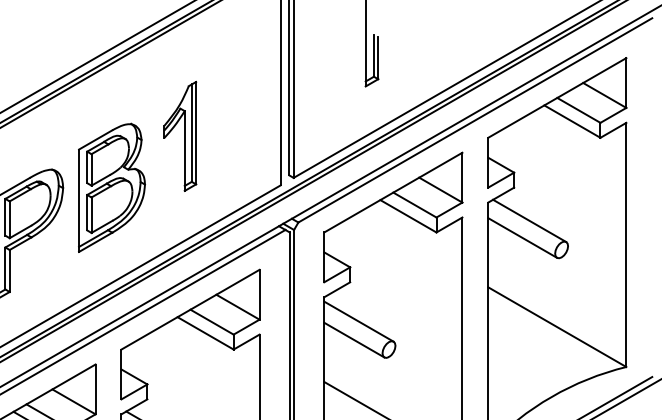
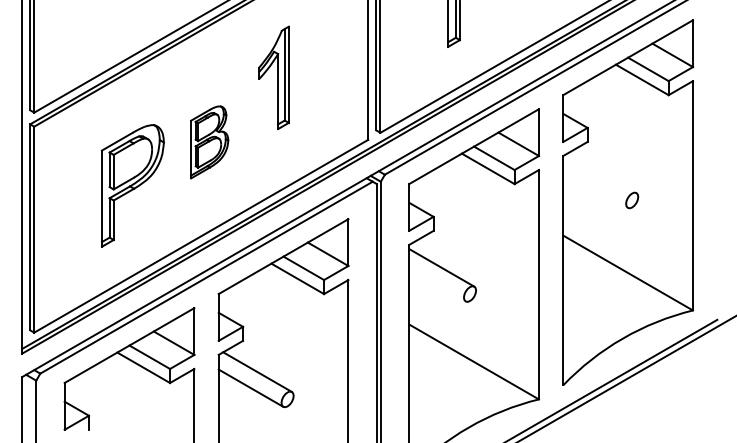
part: (179, 136) -> (273, 77), moved
part: (111, 188) -> (209, 142), size x0.6
line: (528, 221) -> (601, 173), removed
line: (522, 237) -> (595, 188), removed
line: (354, 339) -> (437, 284), removed

